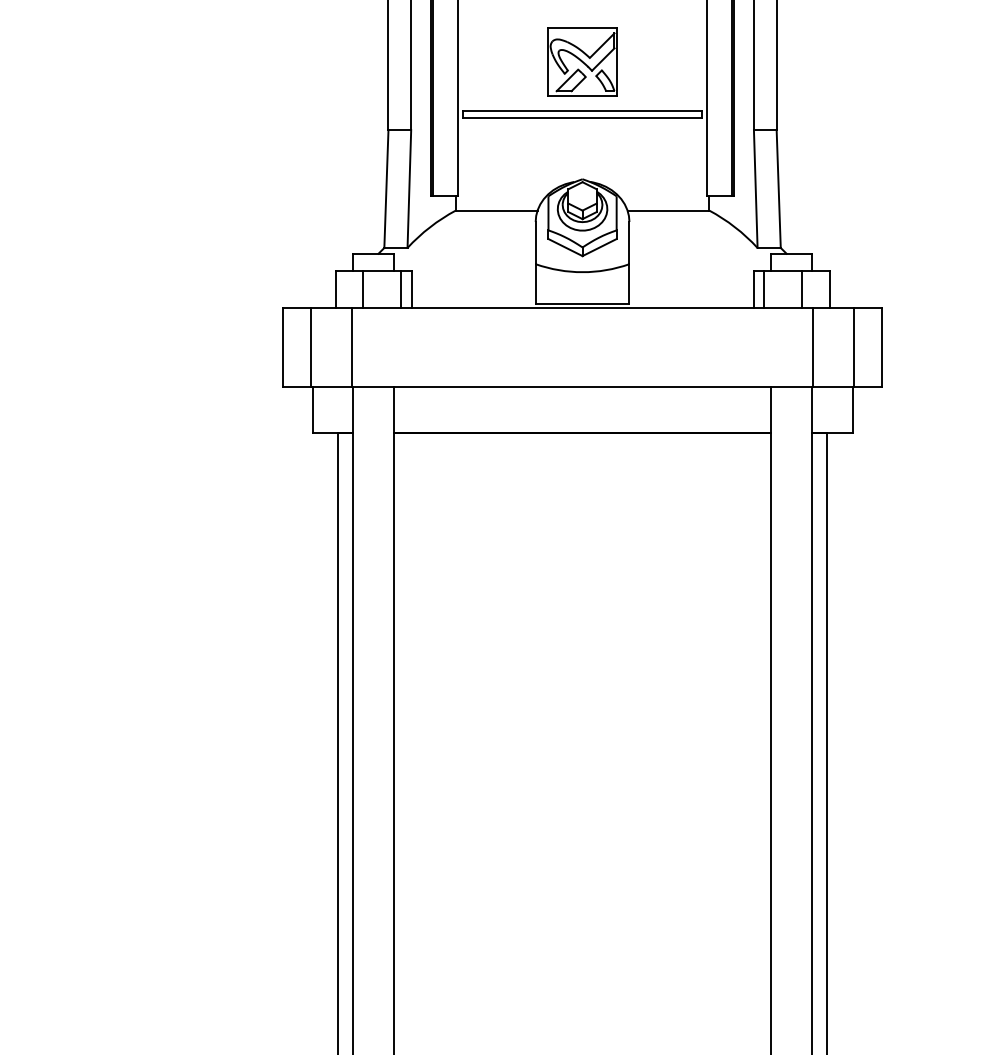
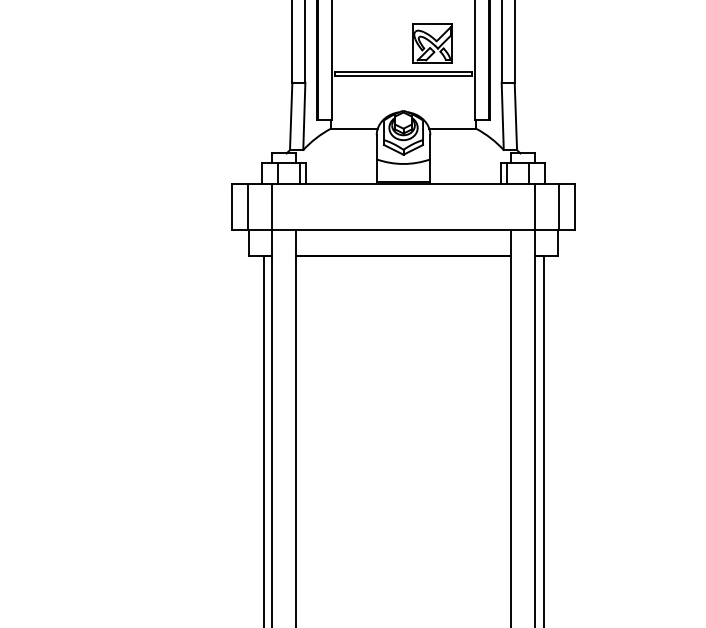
part: (582, 61) -> (432, 43), moved

